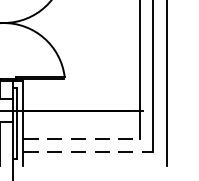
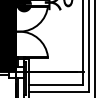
line: (83, 139) -> (56, 85), dashed -> solid
line: (89, 152) -> (59, 91), dashed -> solid

